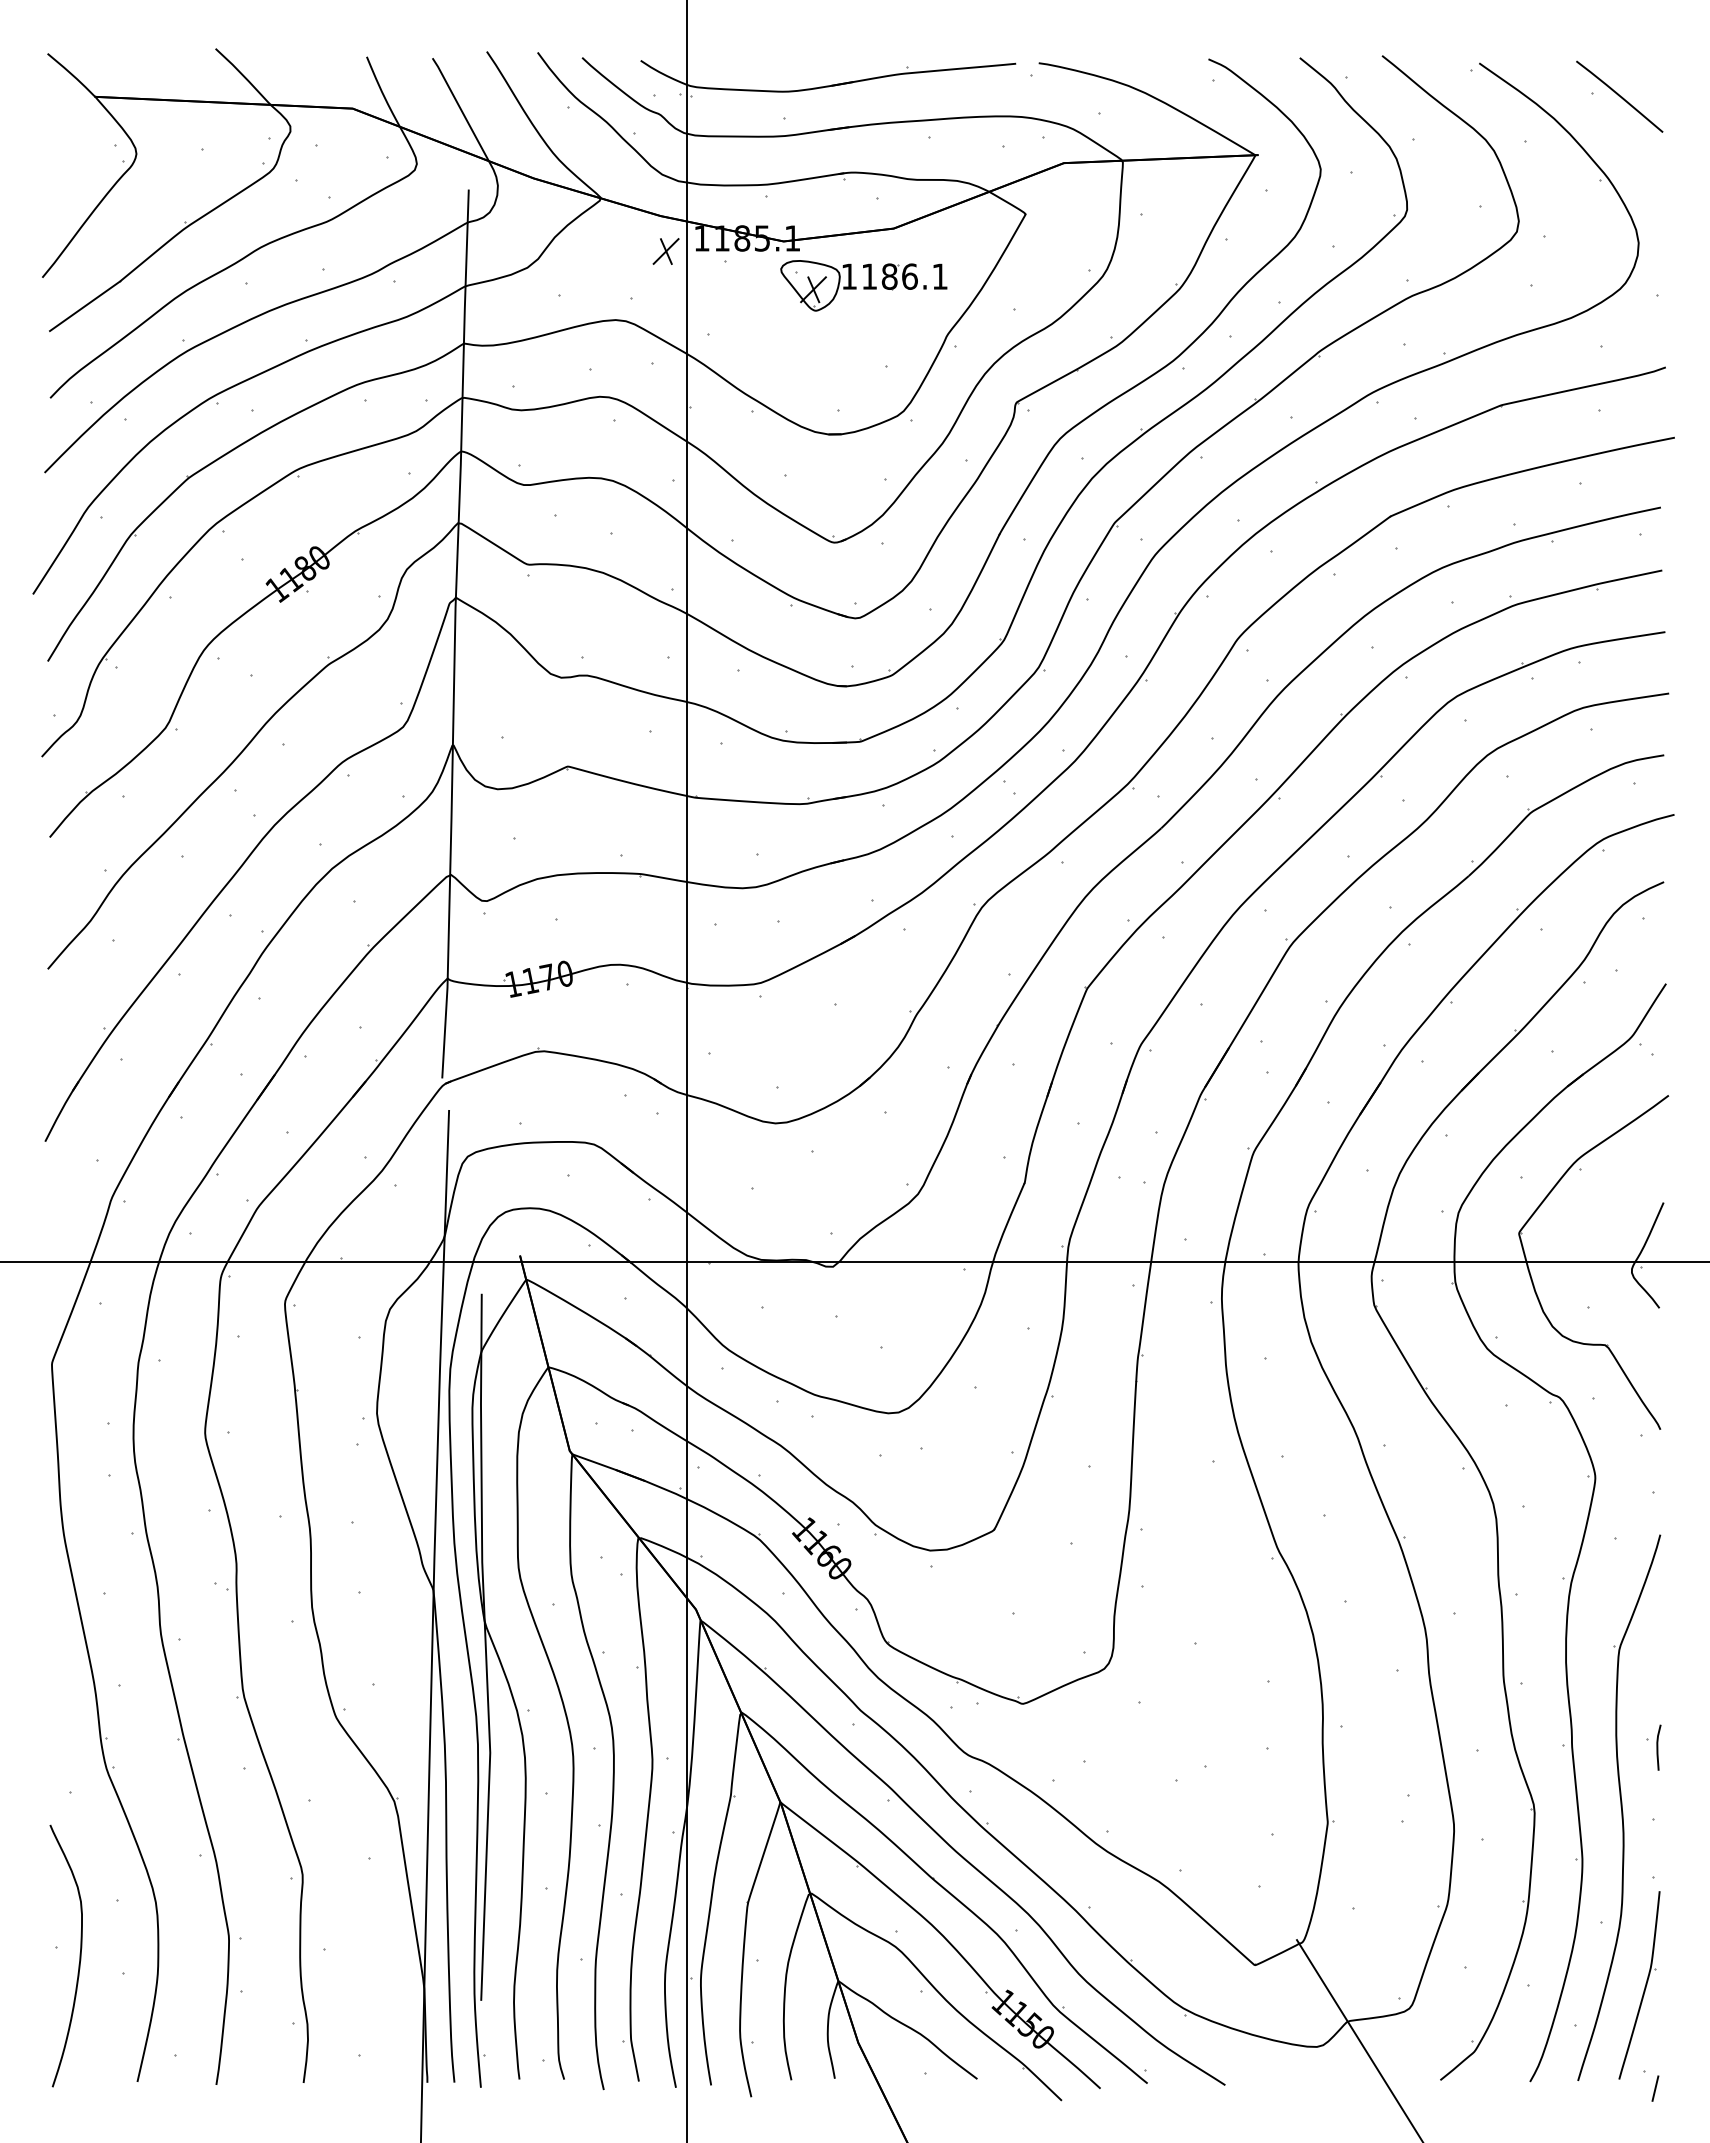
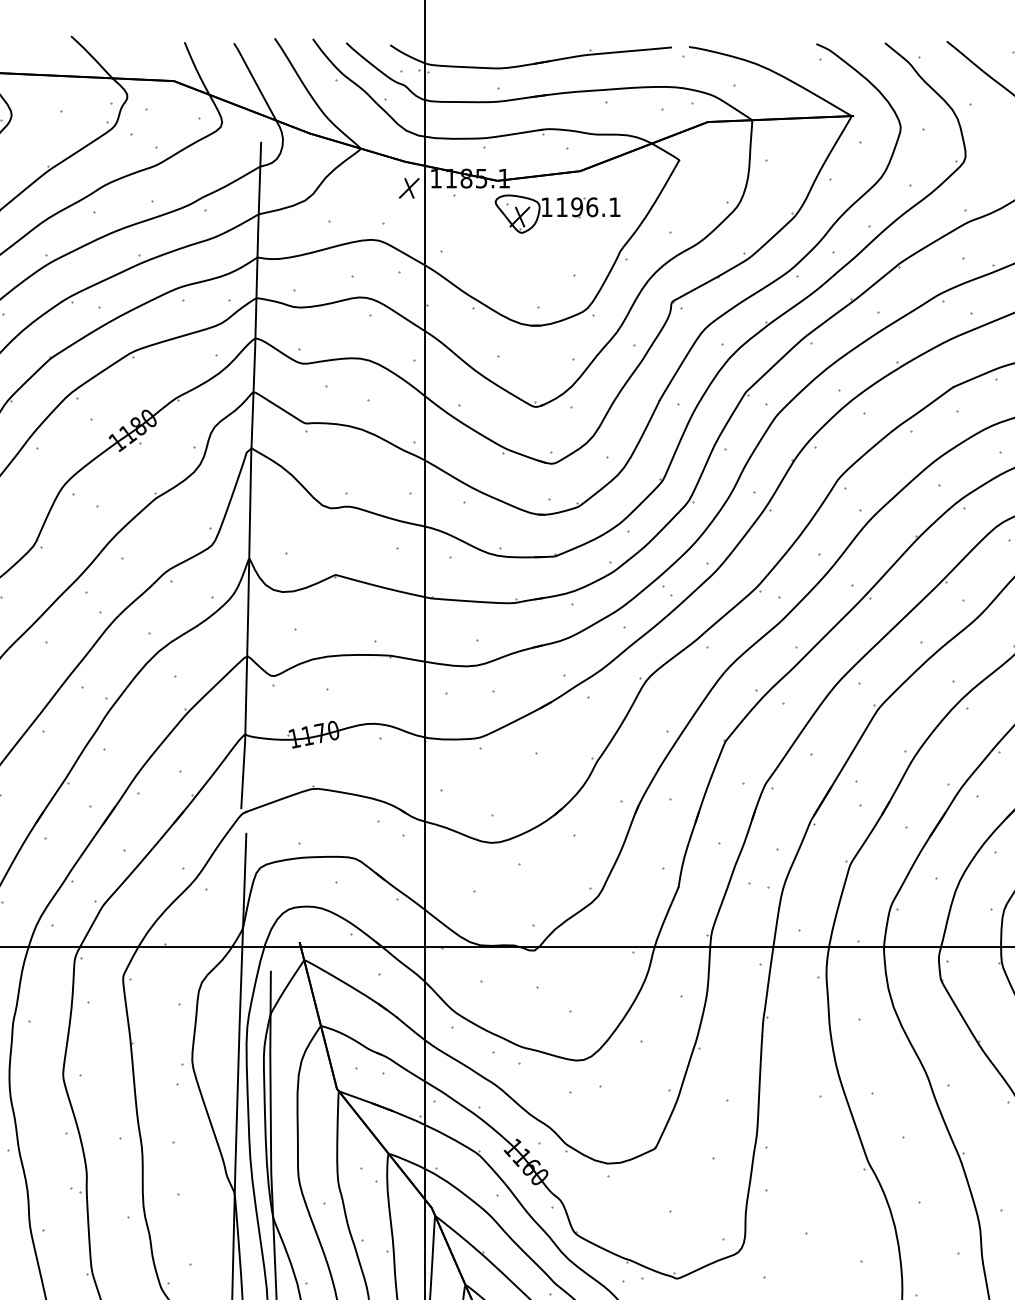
text: (889, 276) -> (576, 207), 1186.1 -> 1196.1

